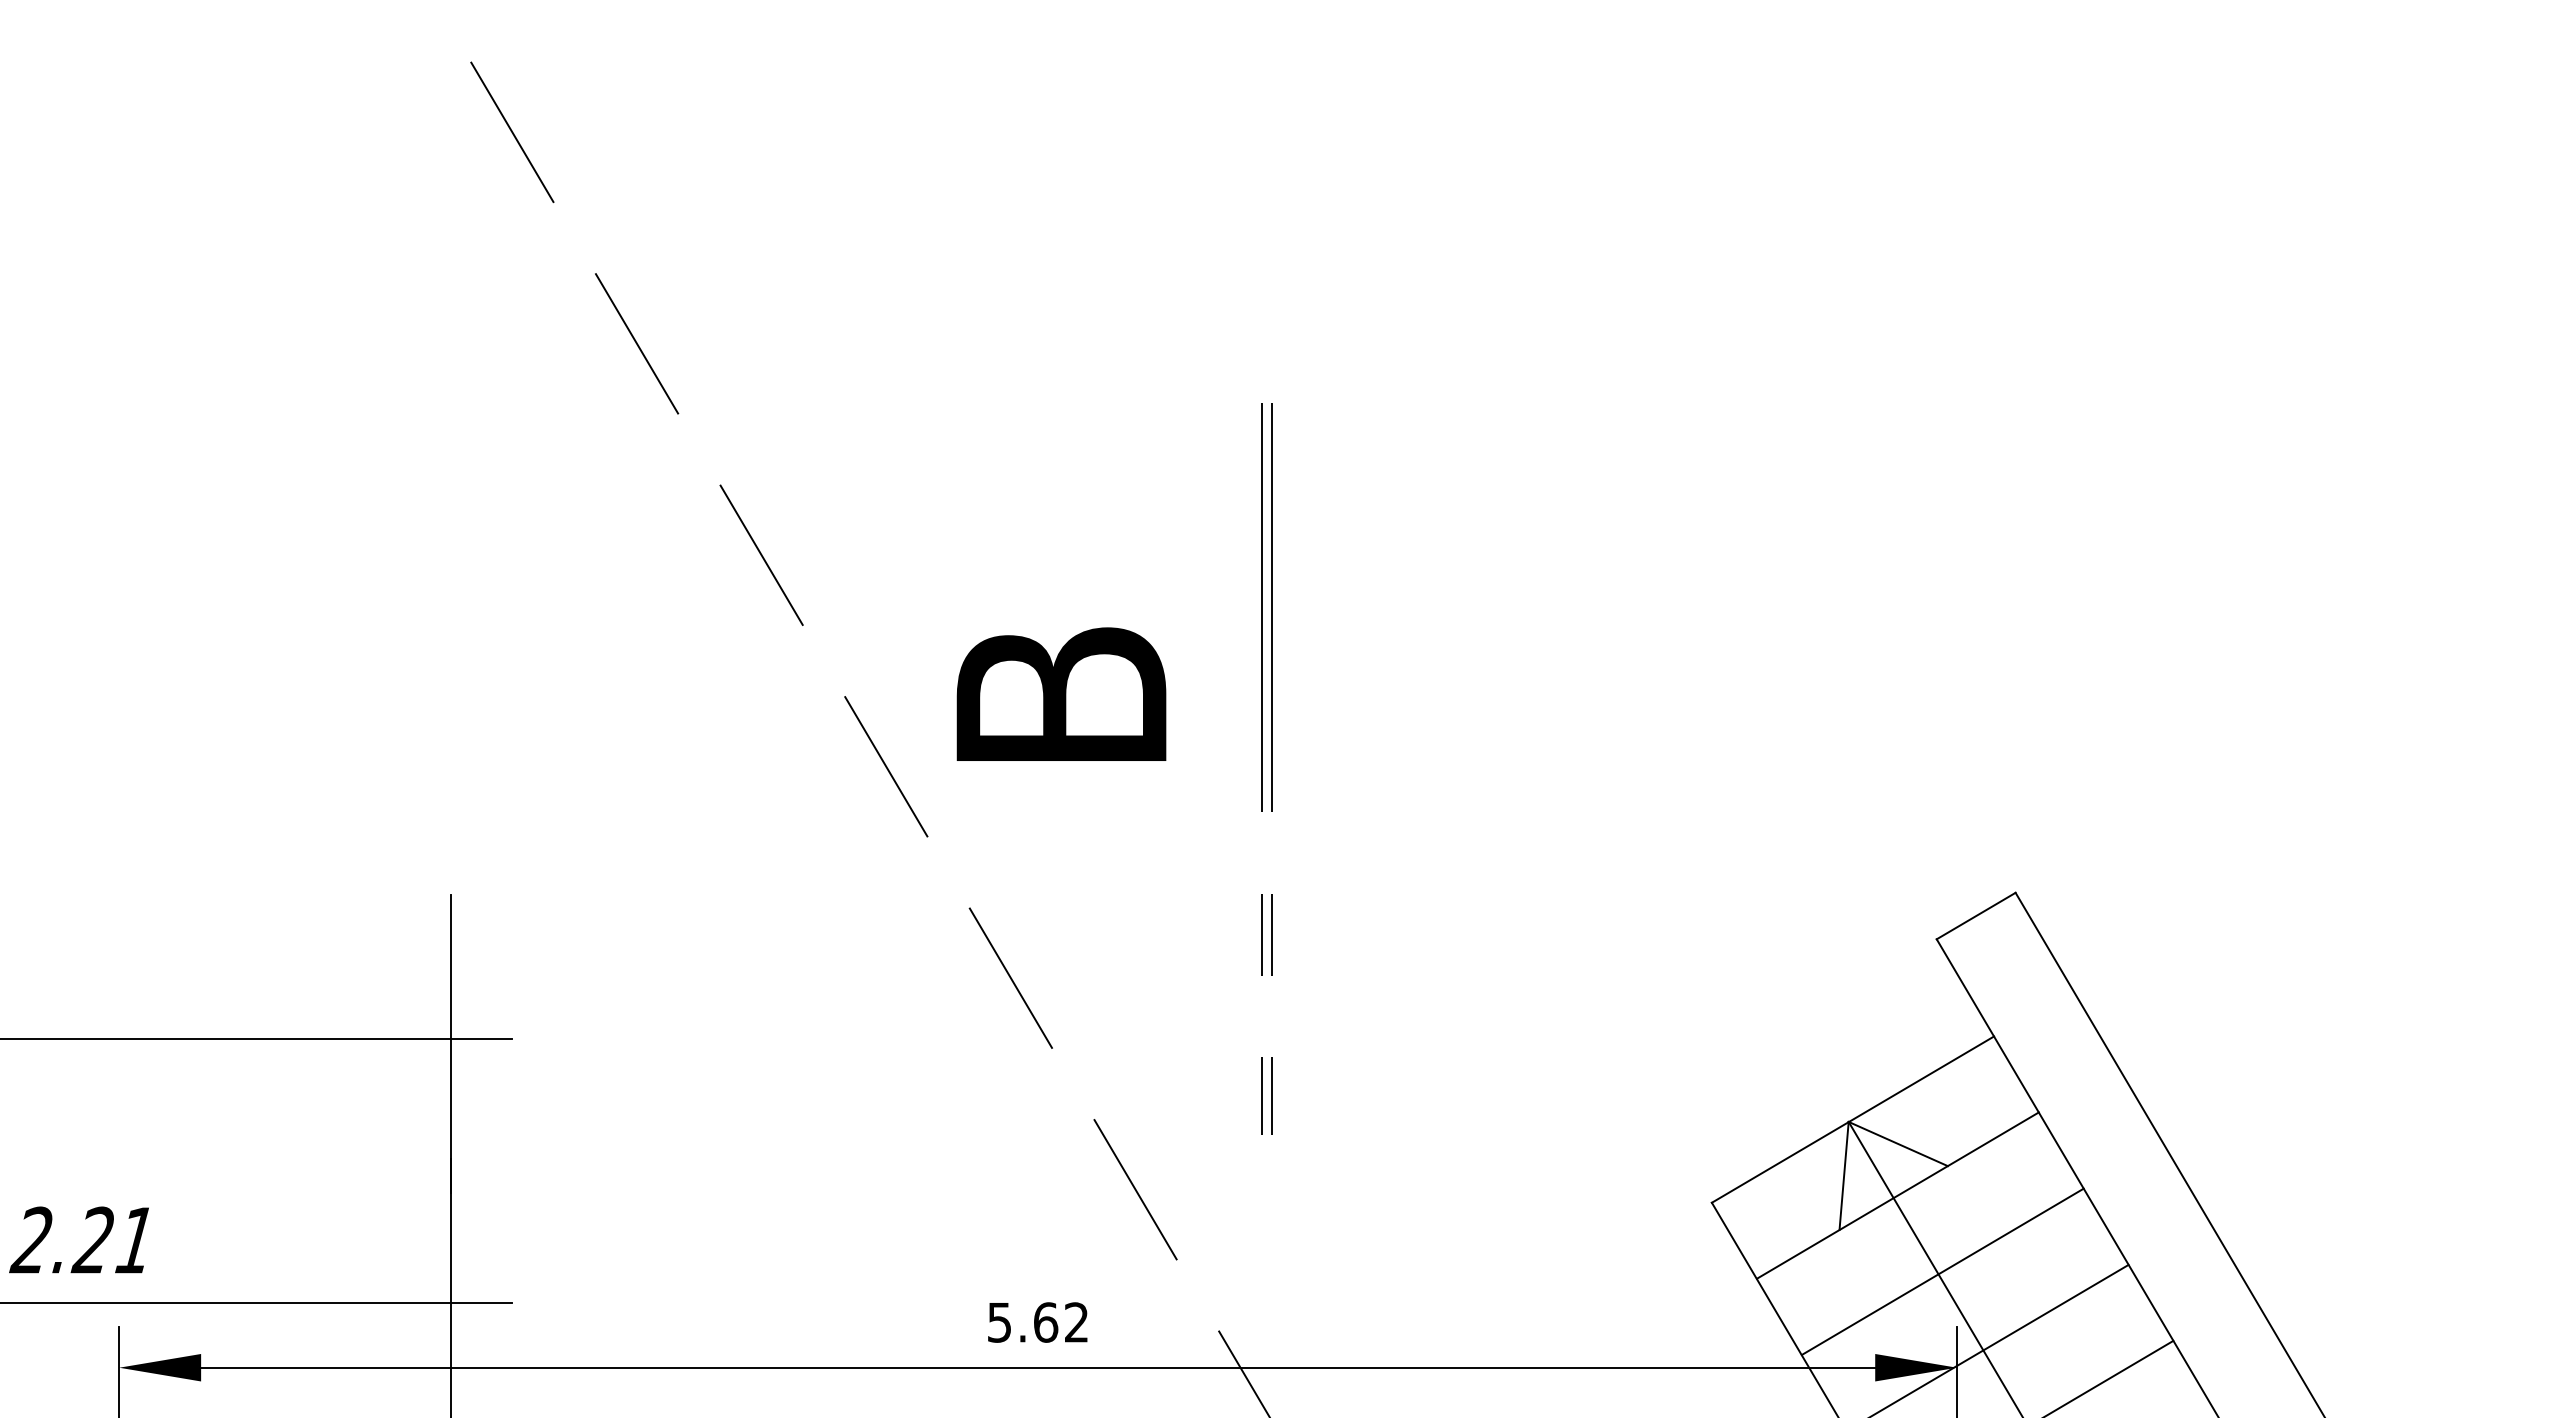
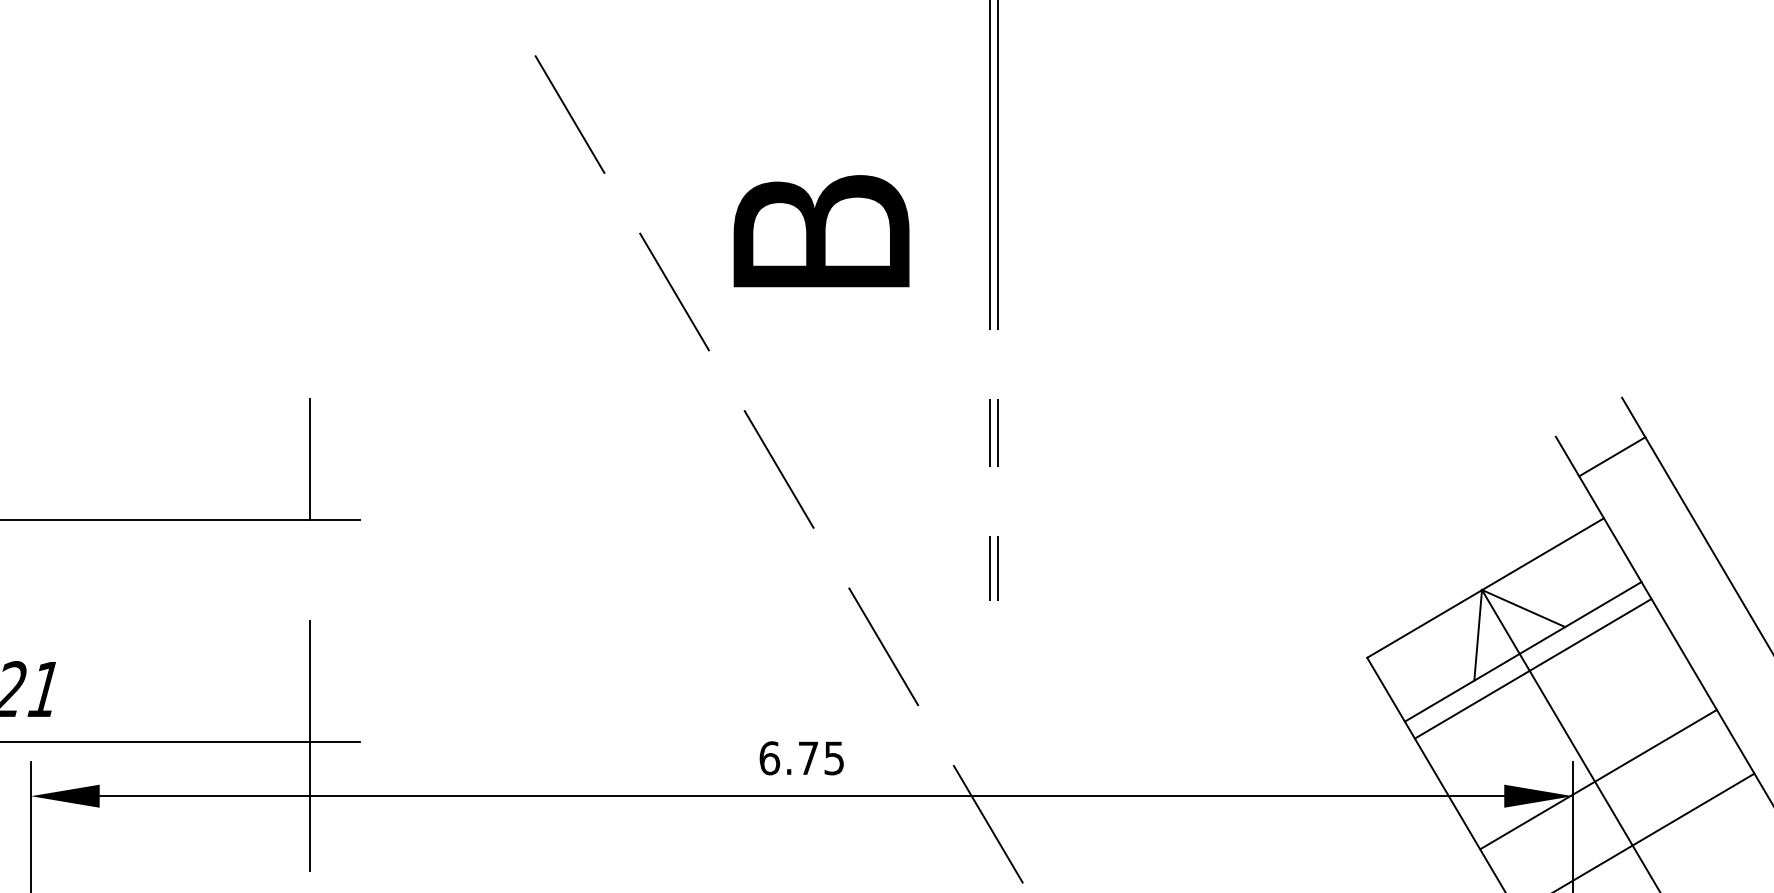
line: (1975, 915) -> (1611, 456), moved
line: (451, 1115) -> (309, 584), removed
line: (1942, 1271) -> (1533, 668), moved
text: (1037, 1322) -> (801, 758), 5.62 -> 6.75

